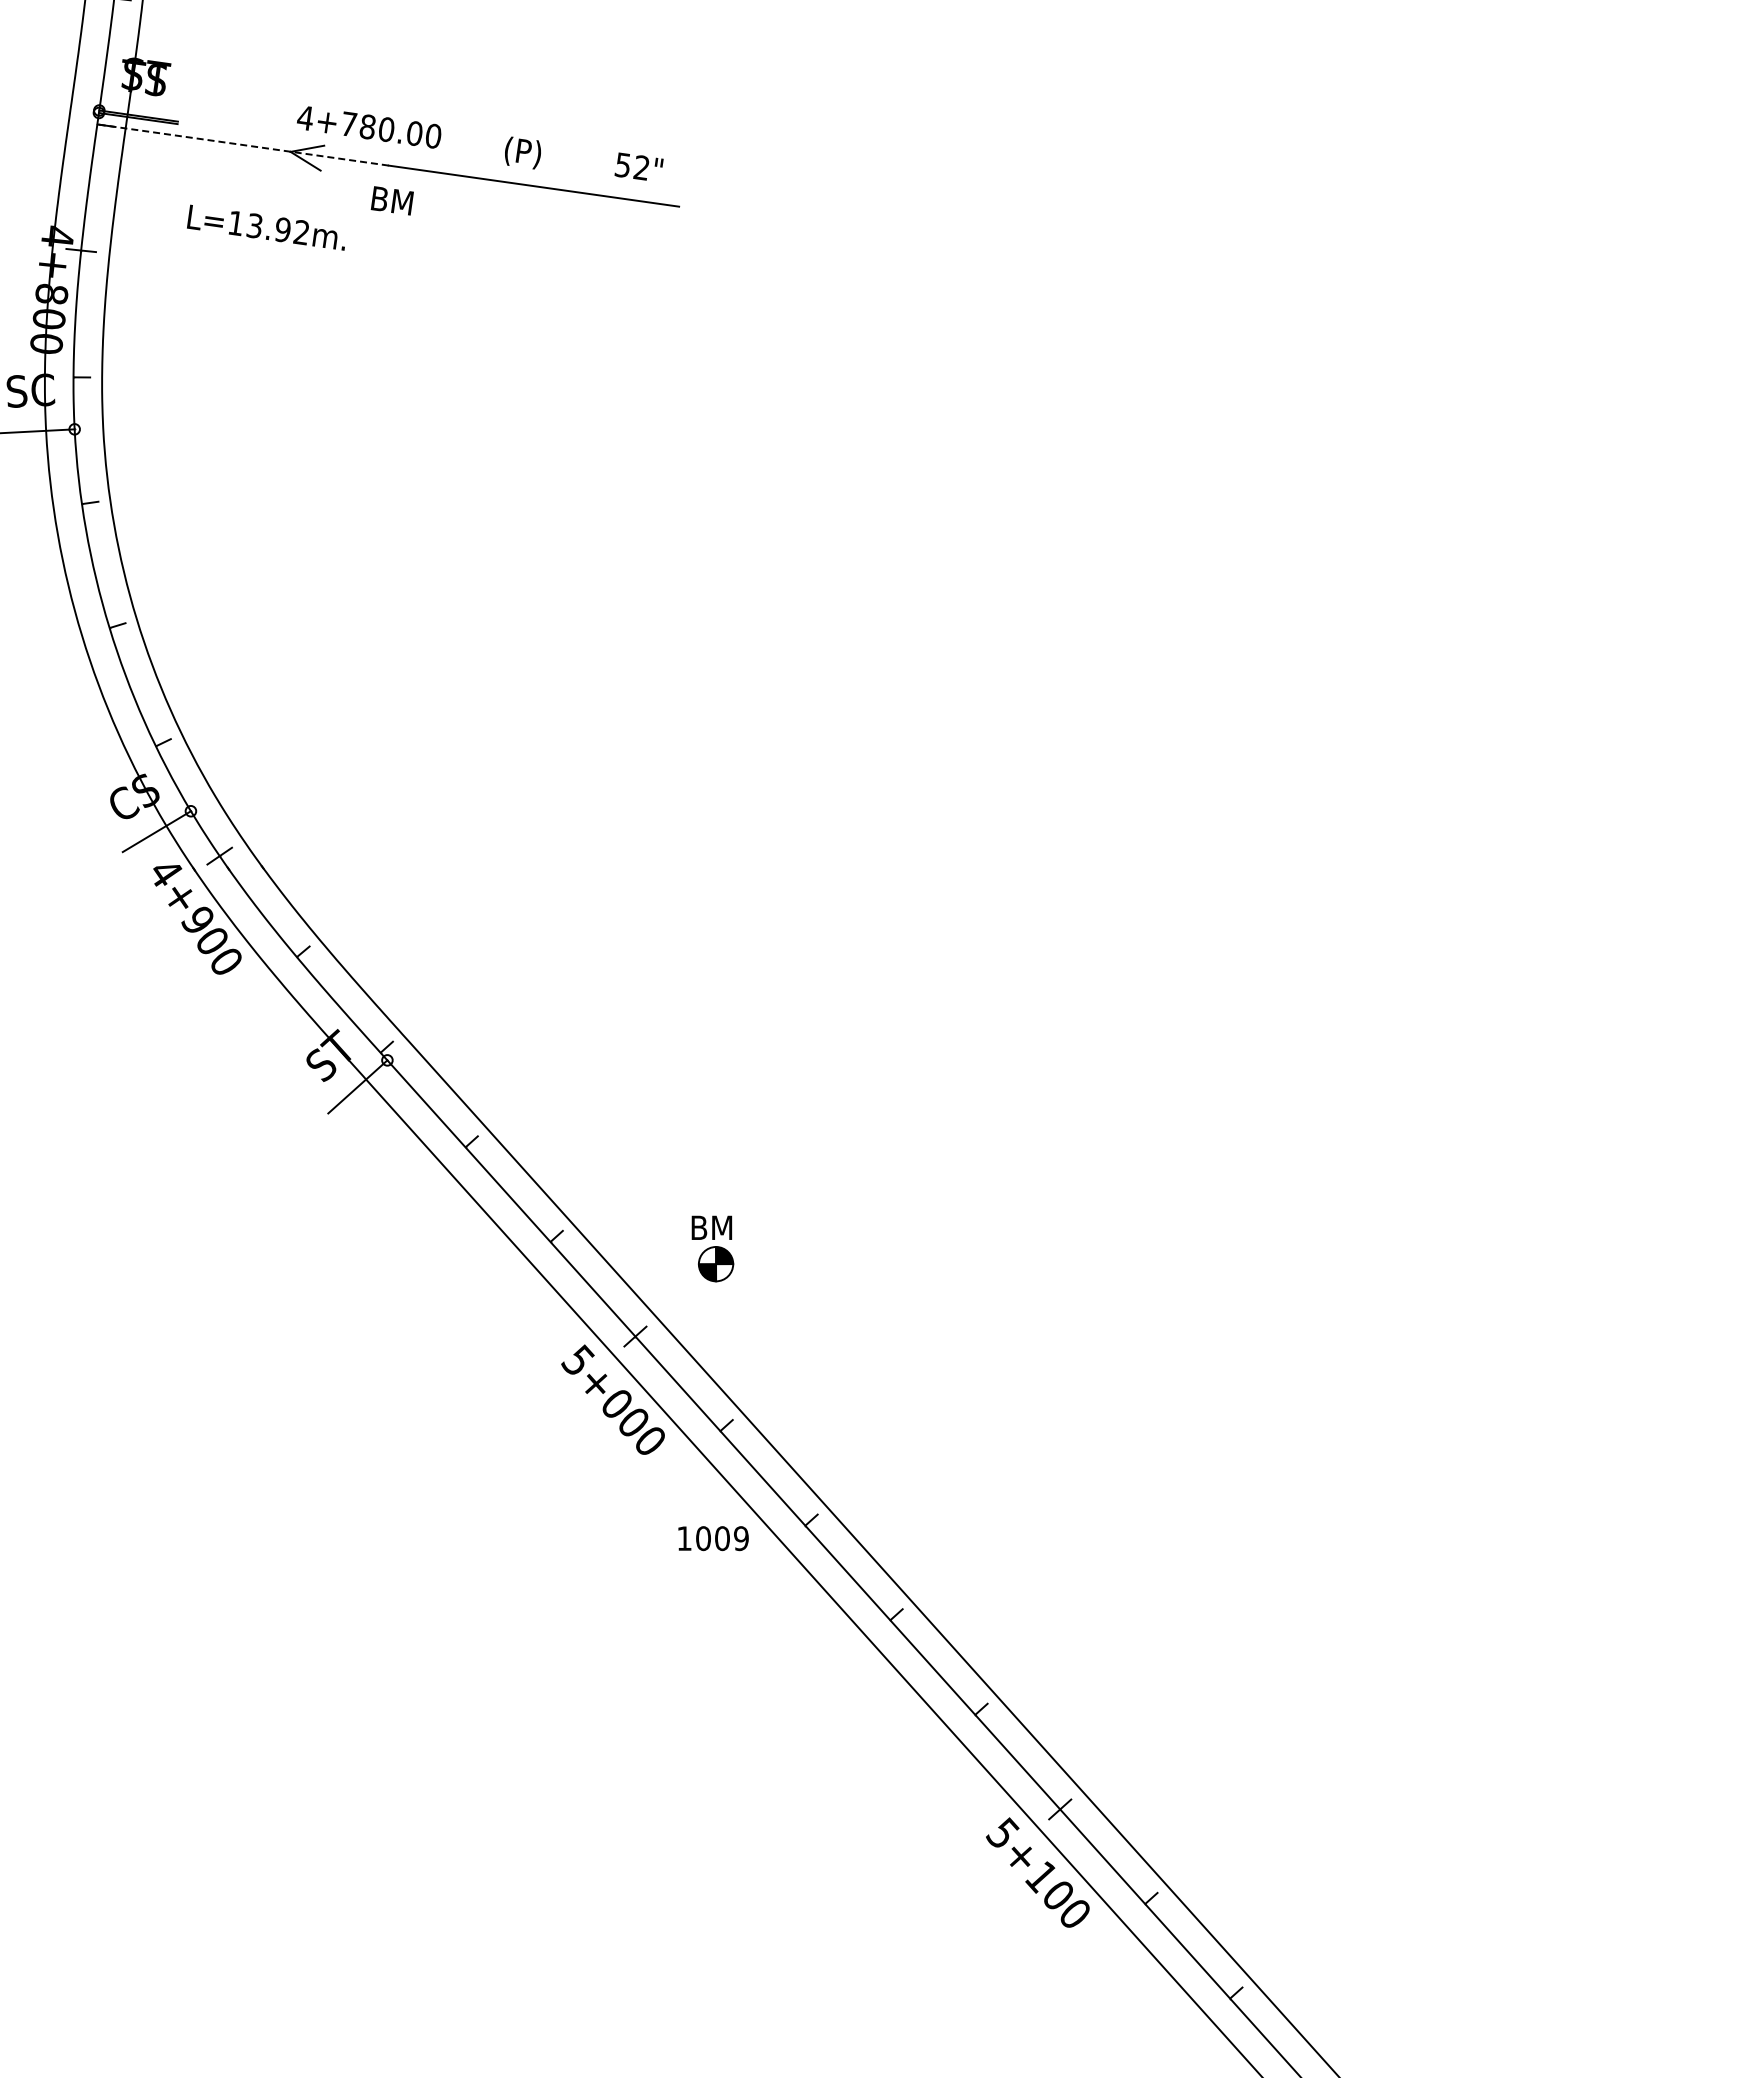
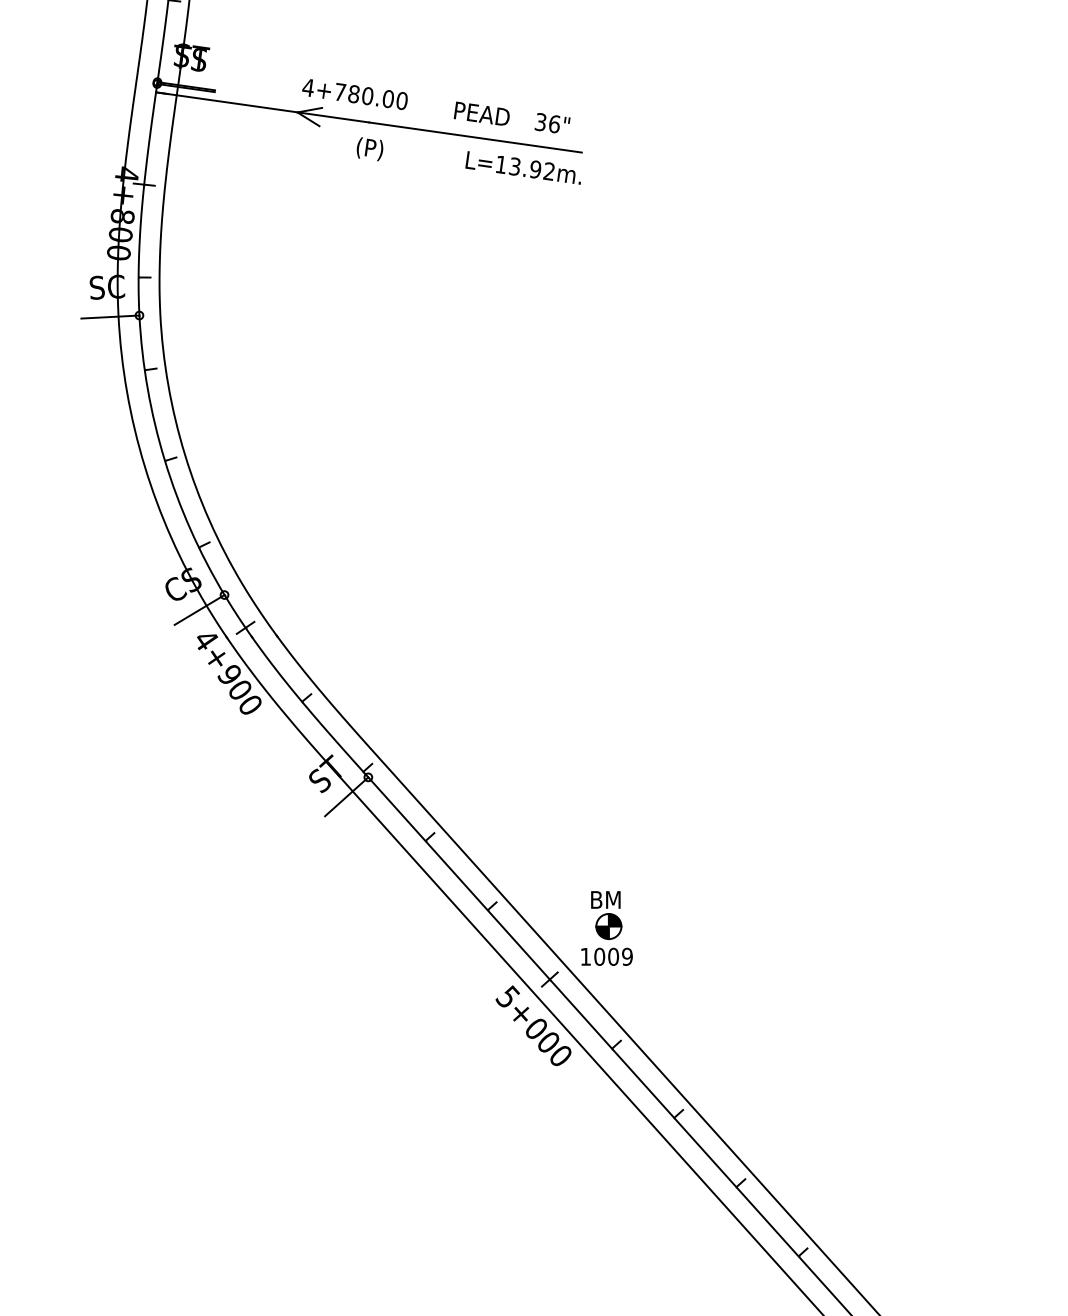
line: (242, 144) -> (262, 107), dashed -> solid
text: (542, 152) -> (481, 112), (P) -> PEAD
text: (633, 166) -> (548, 123), 52" -> 36"
text: (391, 201) -> (371, 148), BM -> (P)
text: (265, 227) -> (522, 167), moved
text: (713, 1538) -> (607, 956), moved

